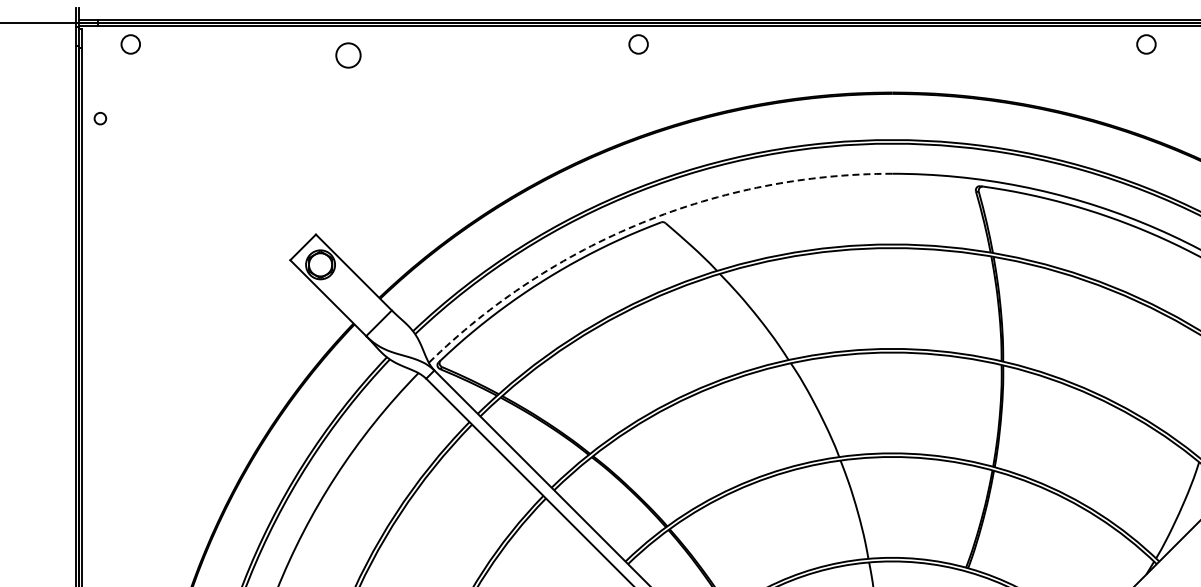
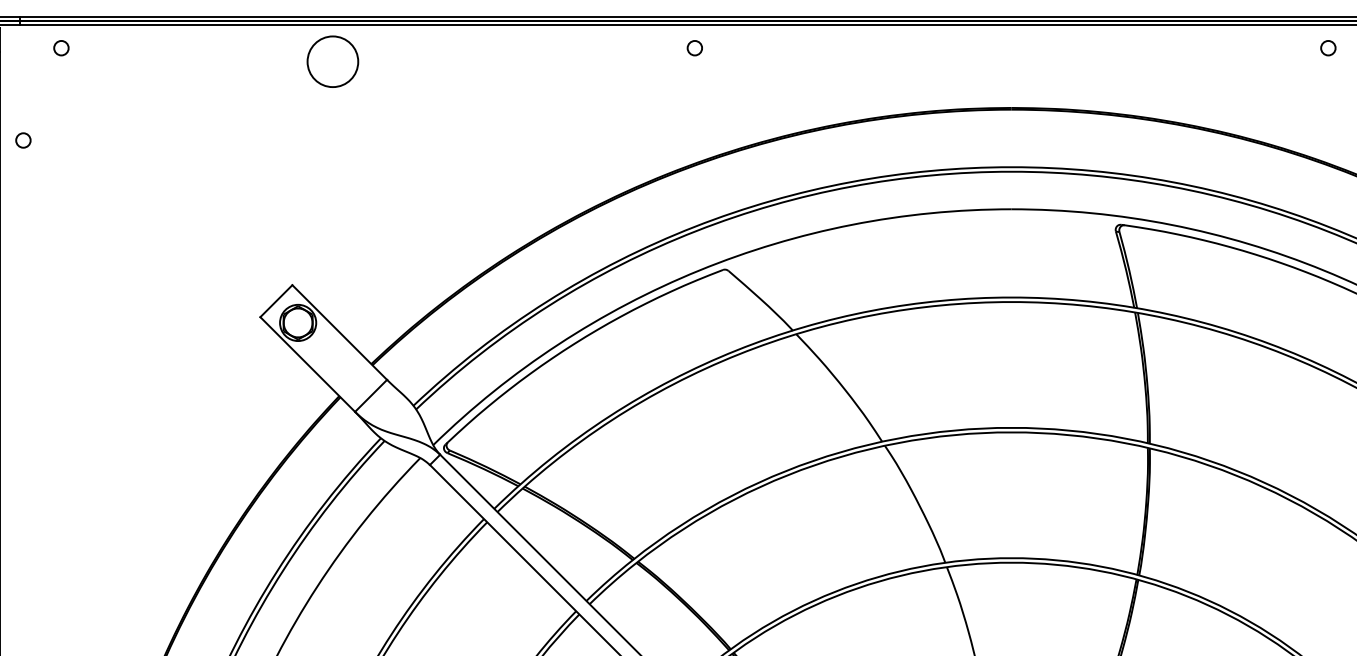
circle: (130, 44) -> (60, 48), size x0.62
circle: (638, 44) -> (694, 48), size x0.62
circle: (1145, 44) -> (1327, 48), size x0.62
circle: (348, 55) -> (332, 61), size x1.67
arc: (642, 222) -> (699, 270), dashed -> solid

